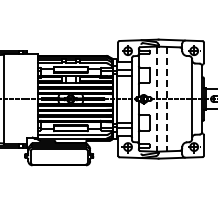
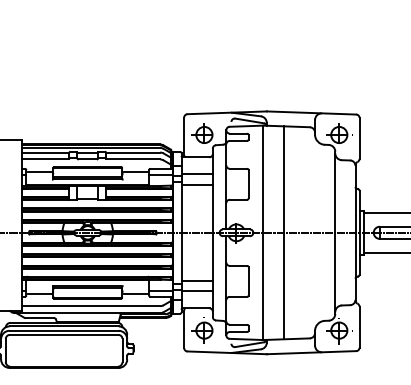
line: (156, 99) -> (262, 233), dashed -> solid
line: (166, 99) -> (282, 233), dashed -> solid

